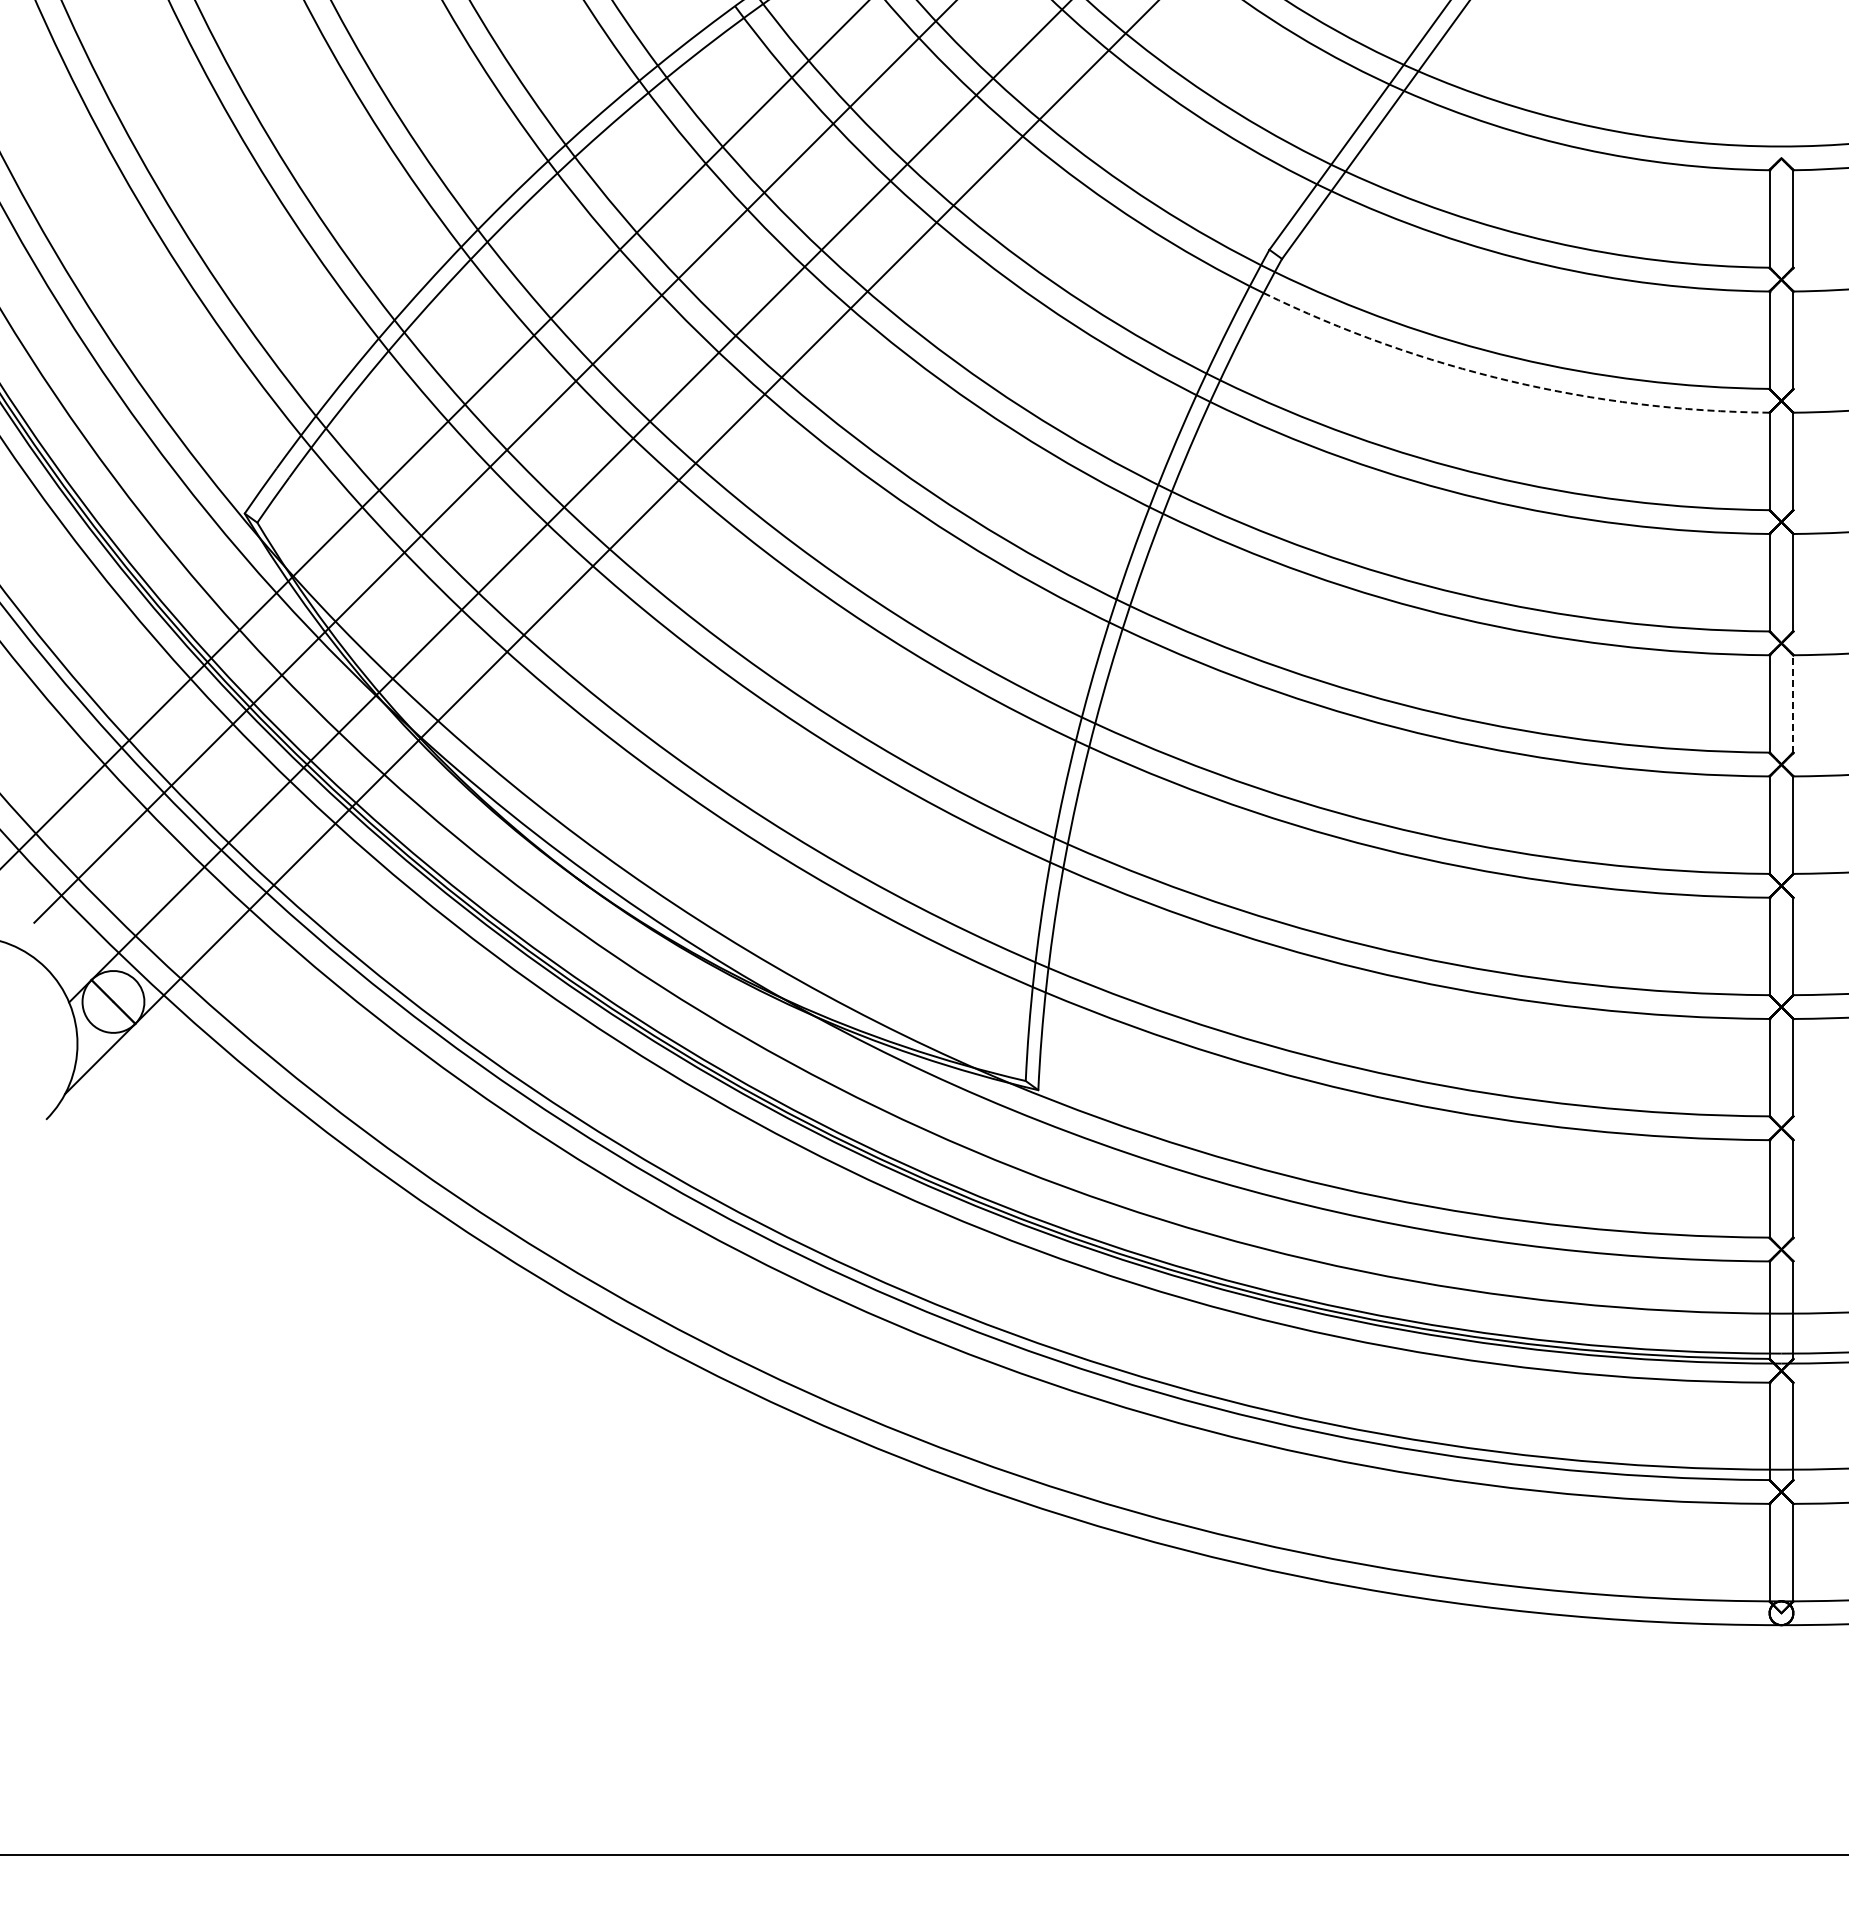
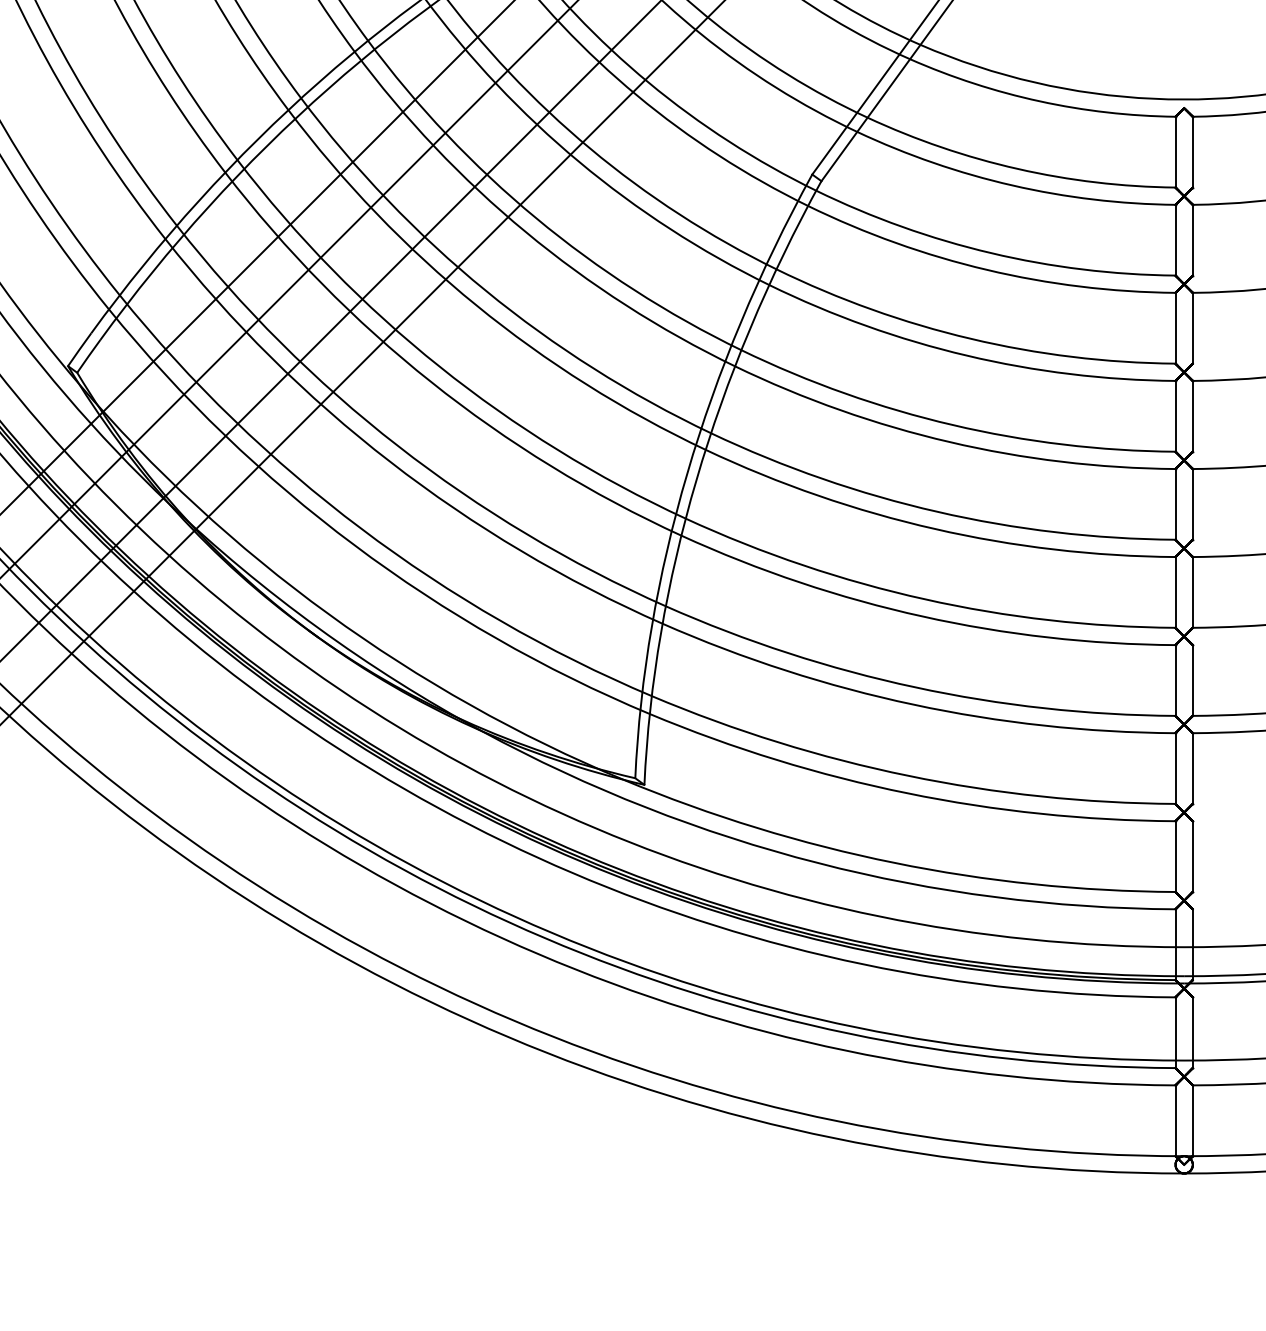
arc: (1509, 381) -> (986, 270), dashed -> solid
line: (1793, 703) -> (1192, 504), dashed -> solid

